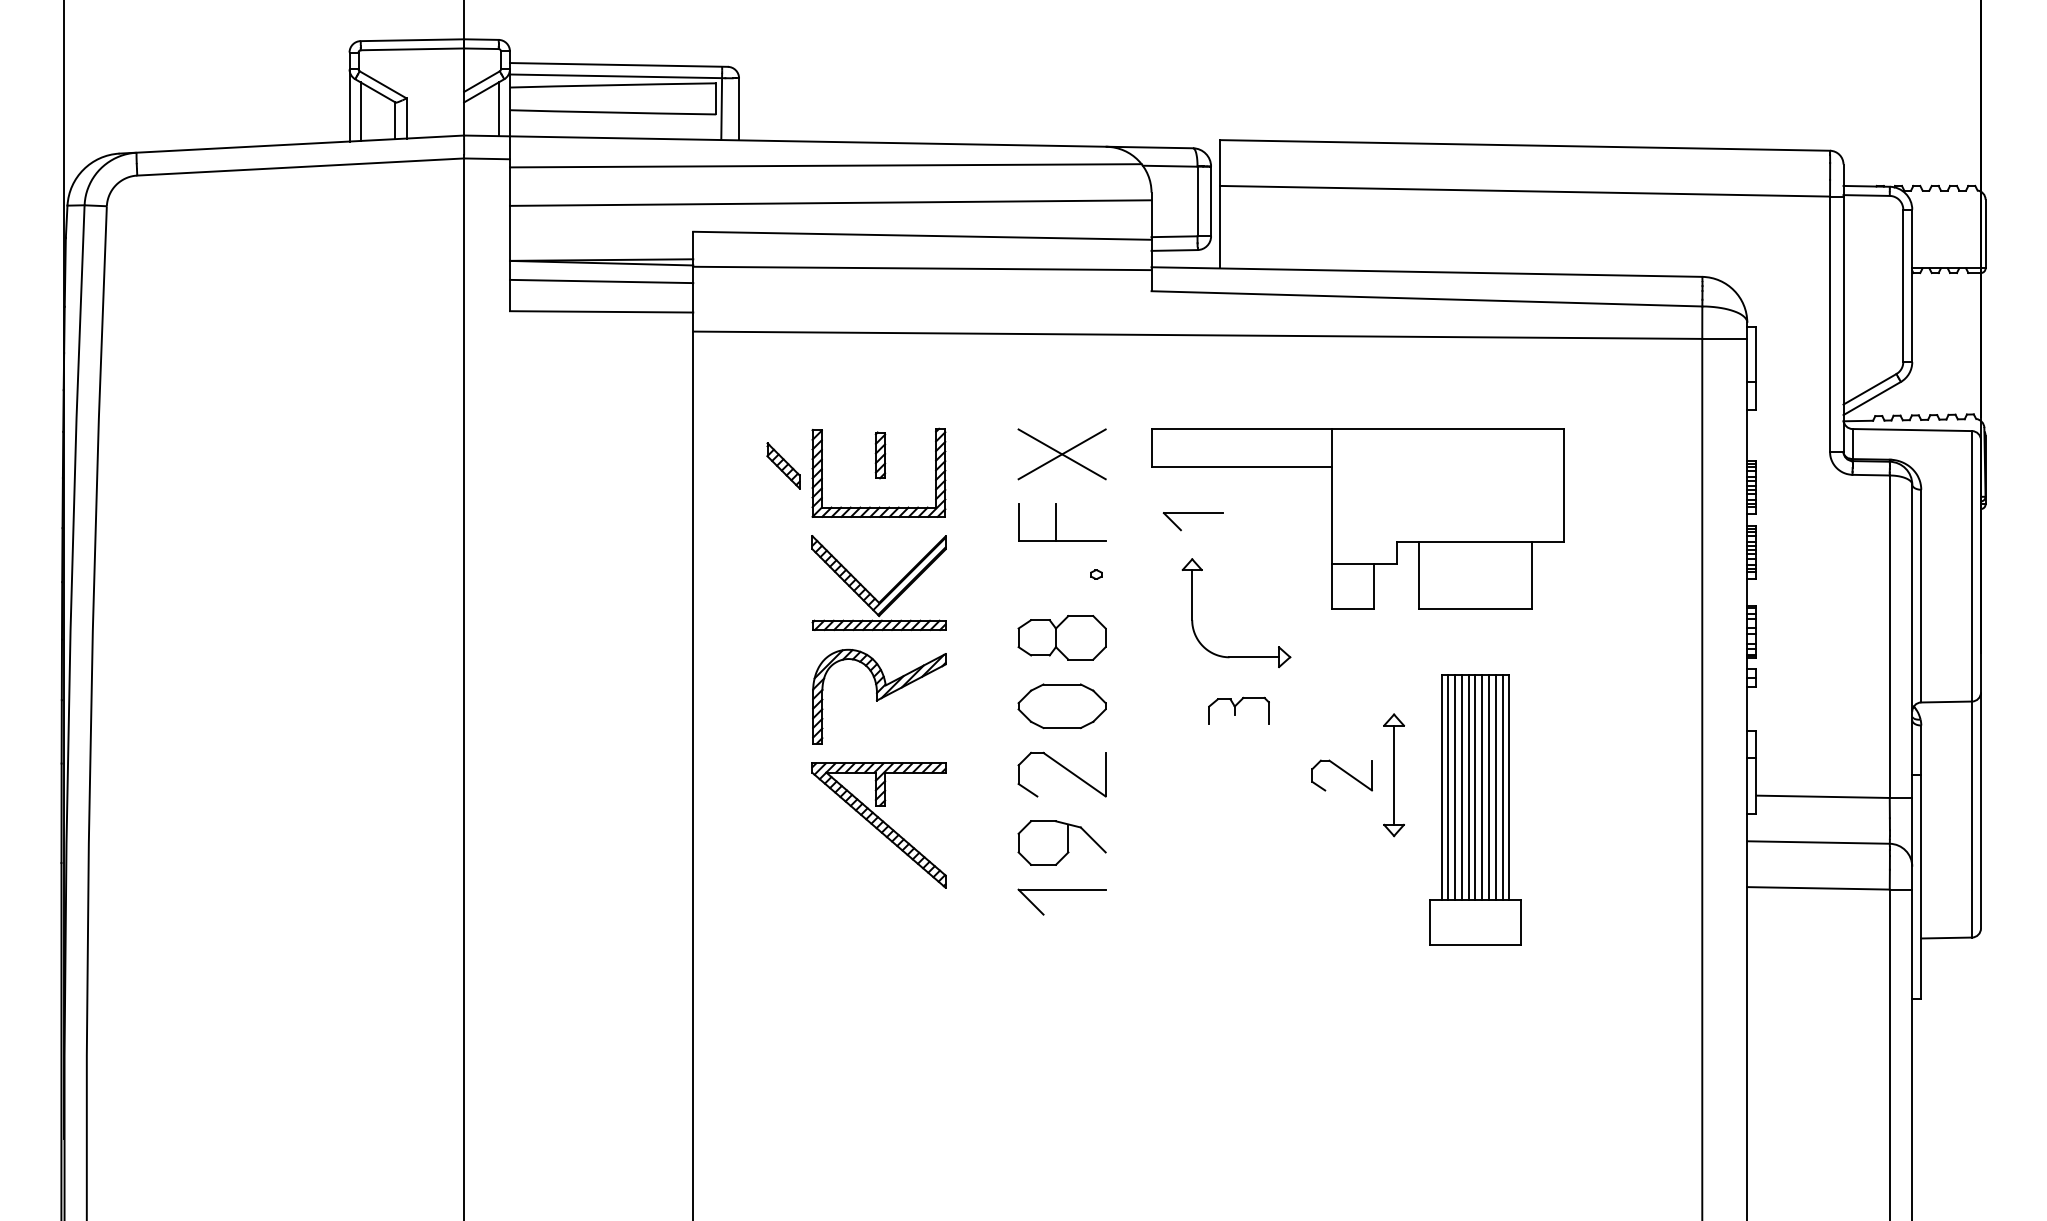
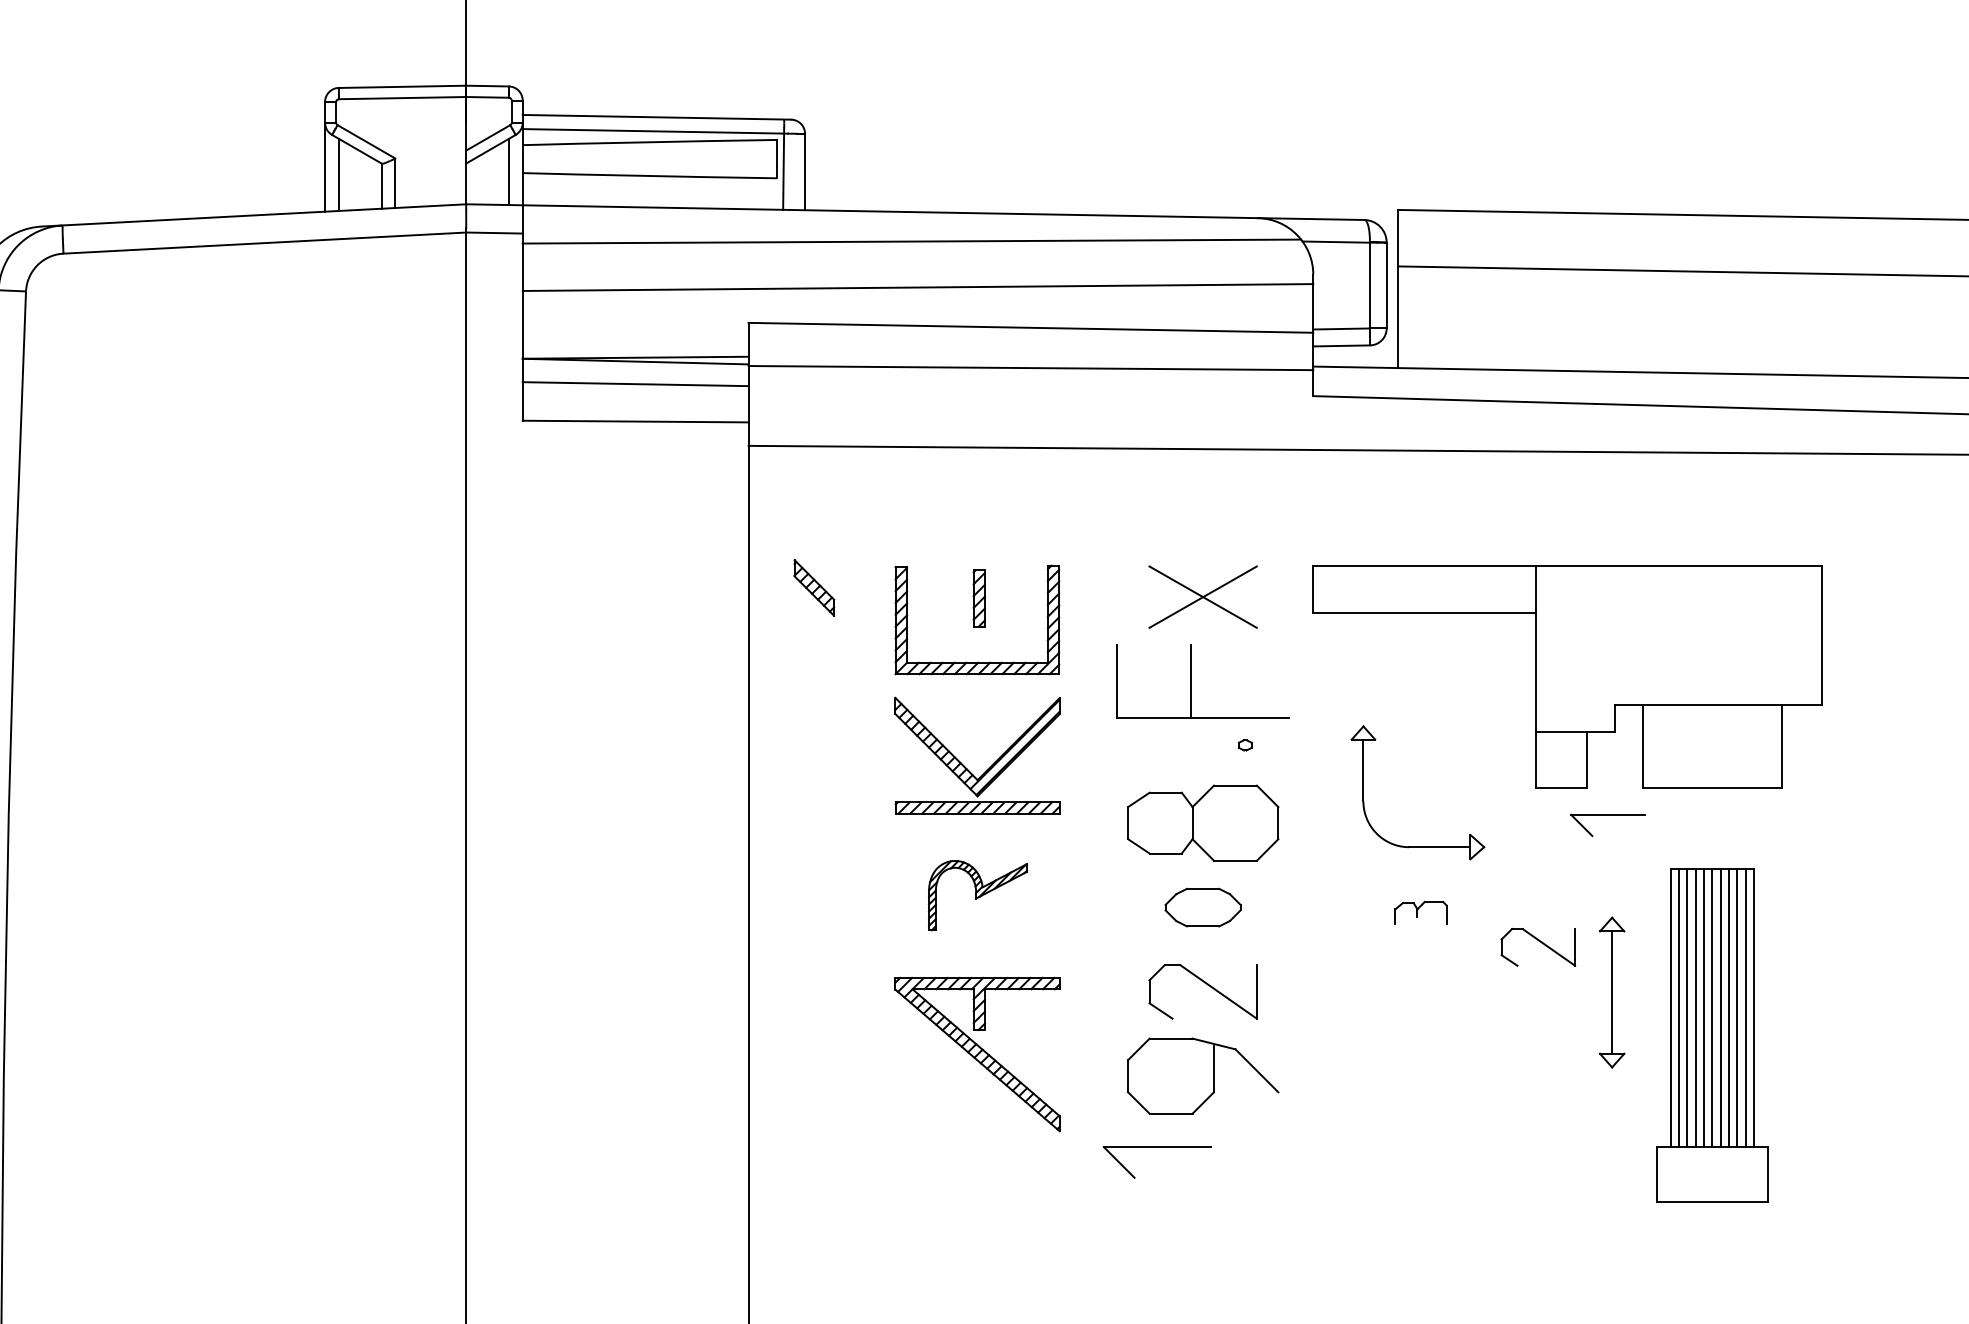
part: (783, 465) -> (814, 587), moved
part: (1192, 513) -> (1606, 815), moved
part: (1062, 522) -> (1203, 681), size x1.6
part: (1061, 637) -> (1202, 822), size x1.4
part: (879, 696) -> (978, 895), size x0.6
part: (1061, 706) -> (1202, 907), size x0.7
part: (1238, 710) -> (1420, 912), size x0.7
part: (1341, 775) -> (1537, 947), moved
part: (1061, 842) -> (1202, 1075), size x1.4
part: (1061, 890) -> (1156, 1148), moved

